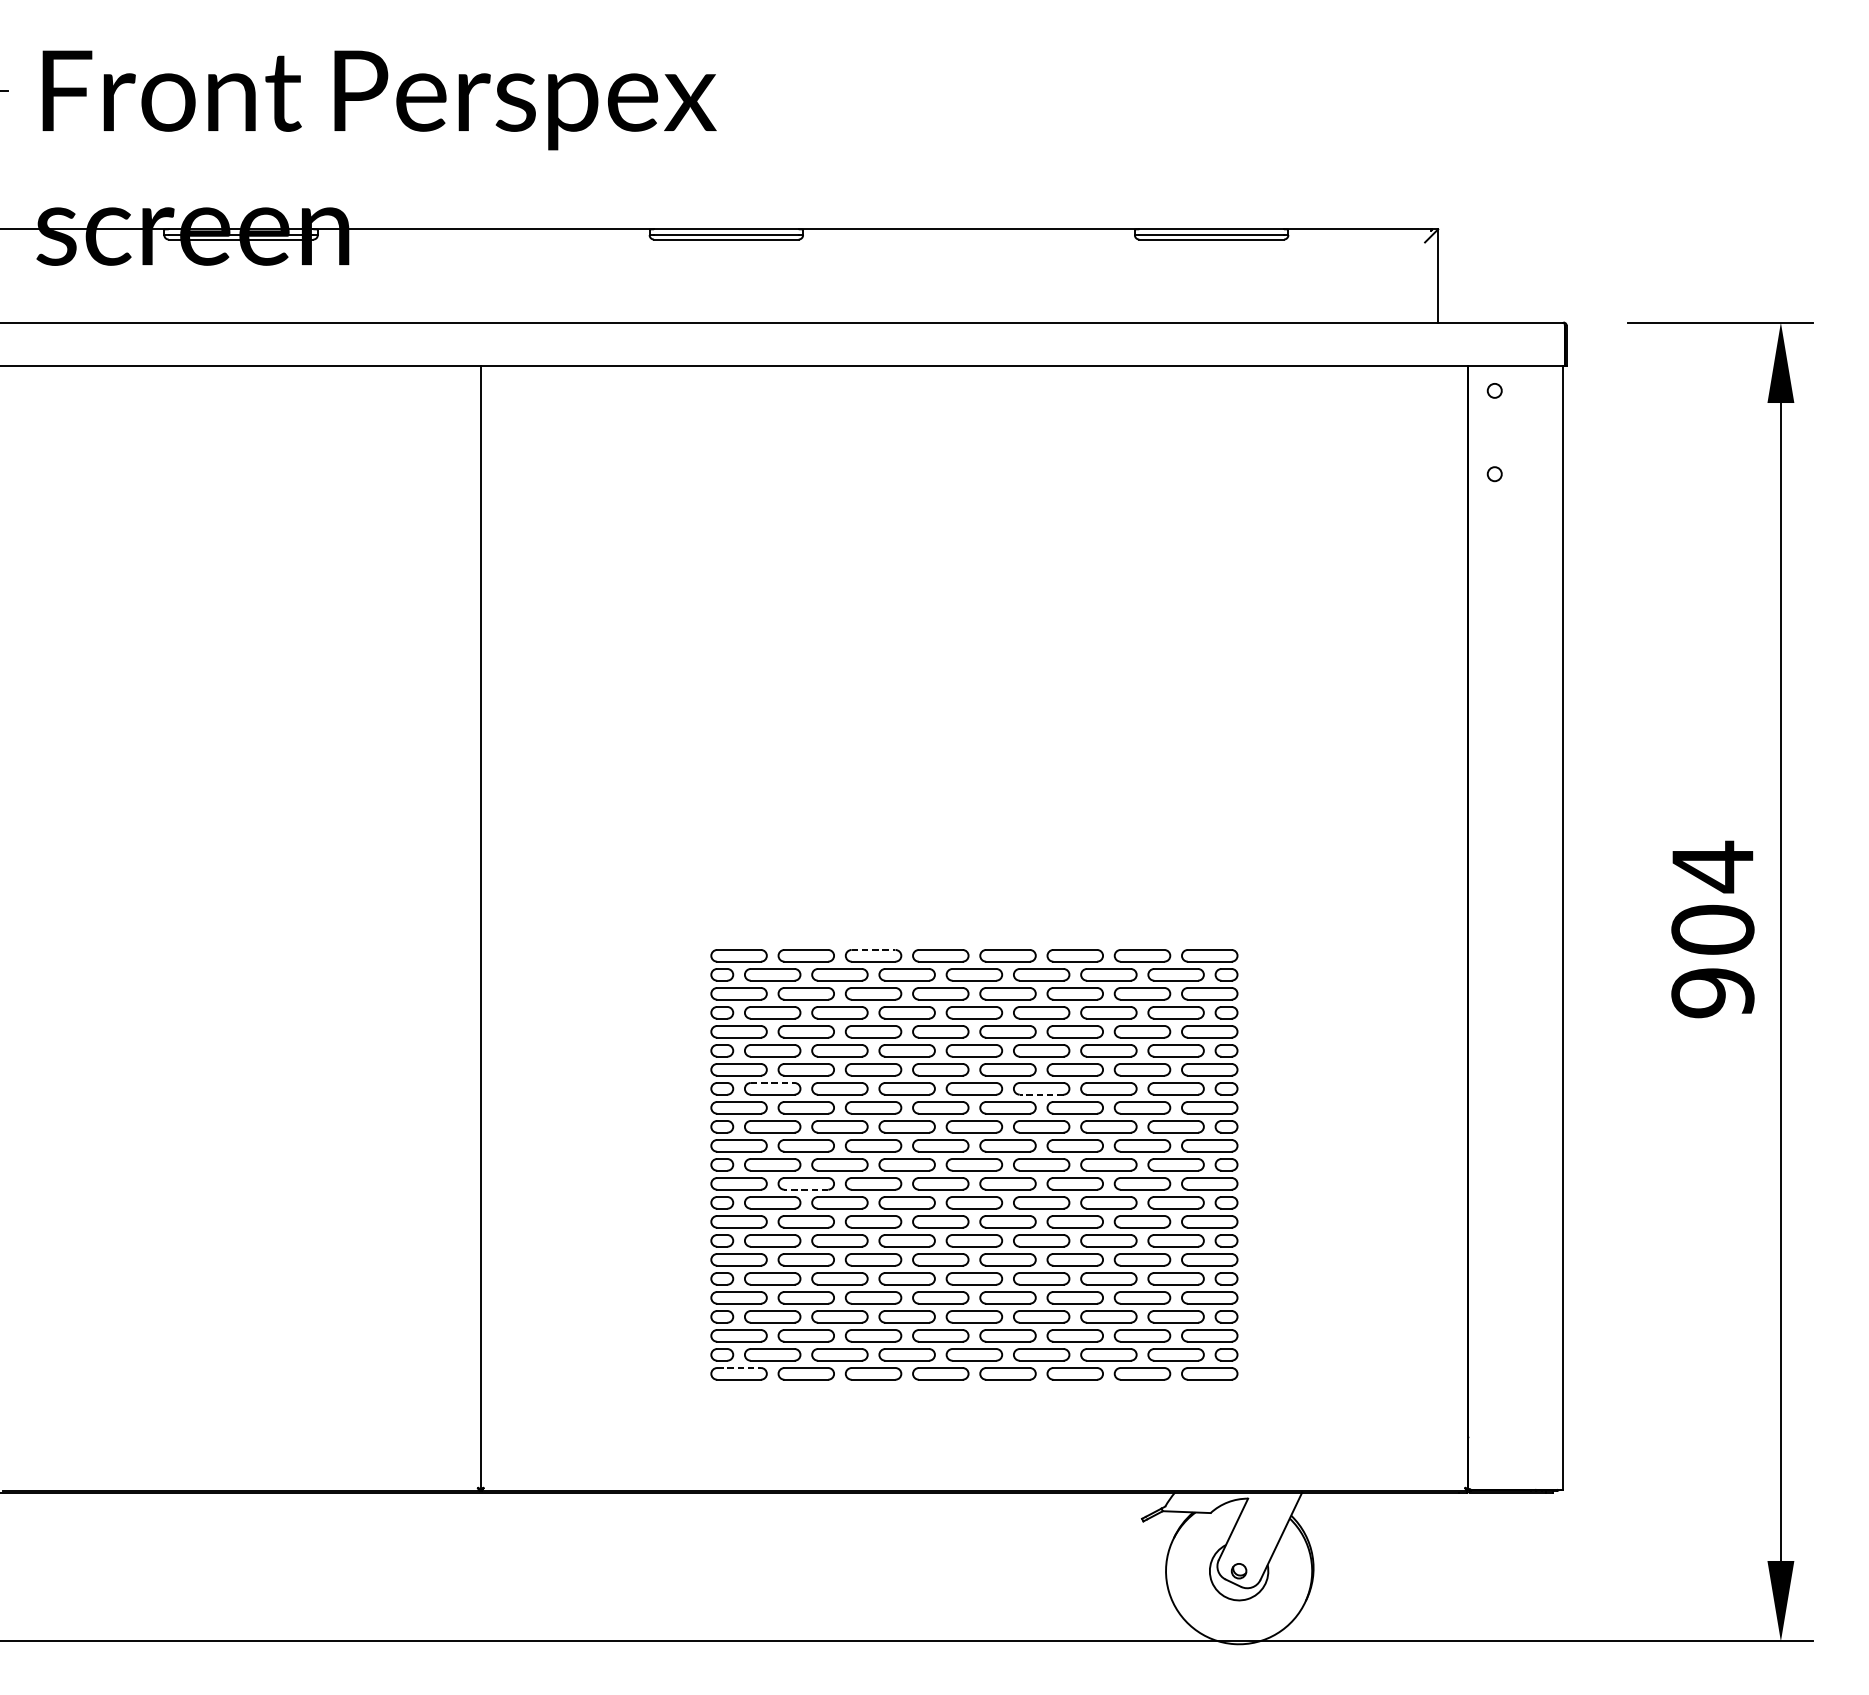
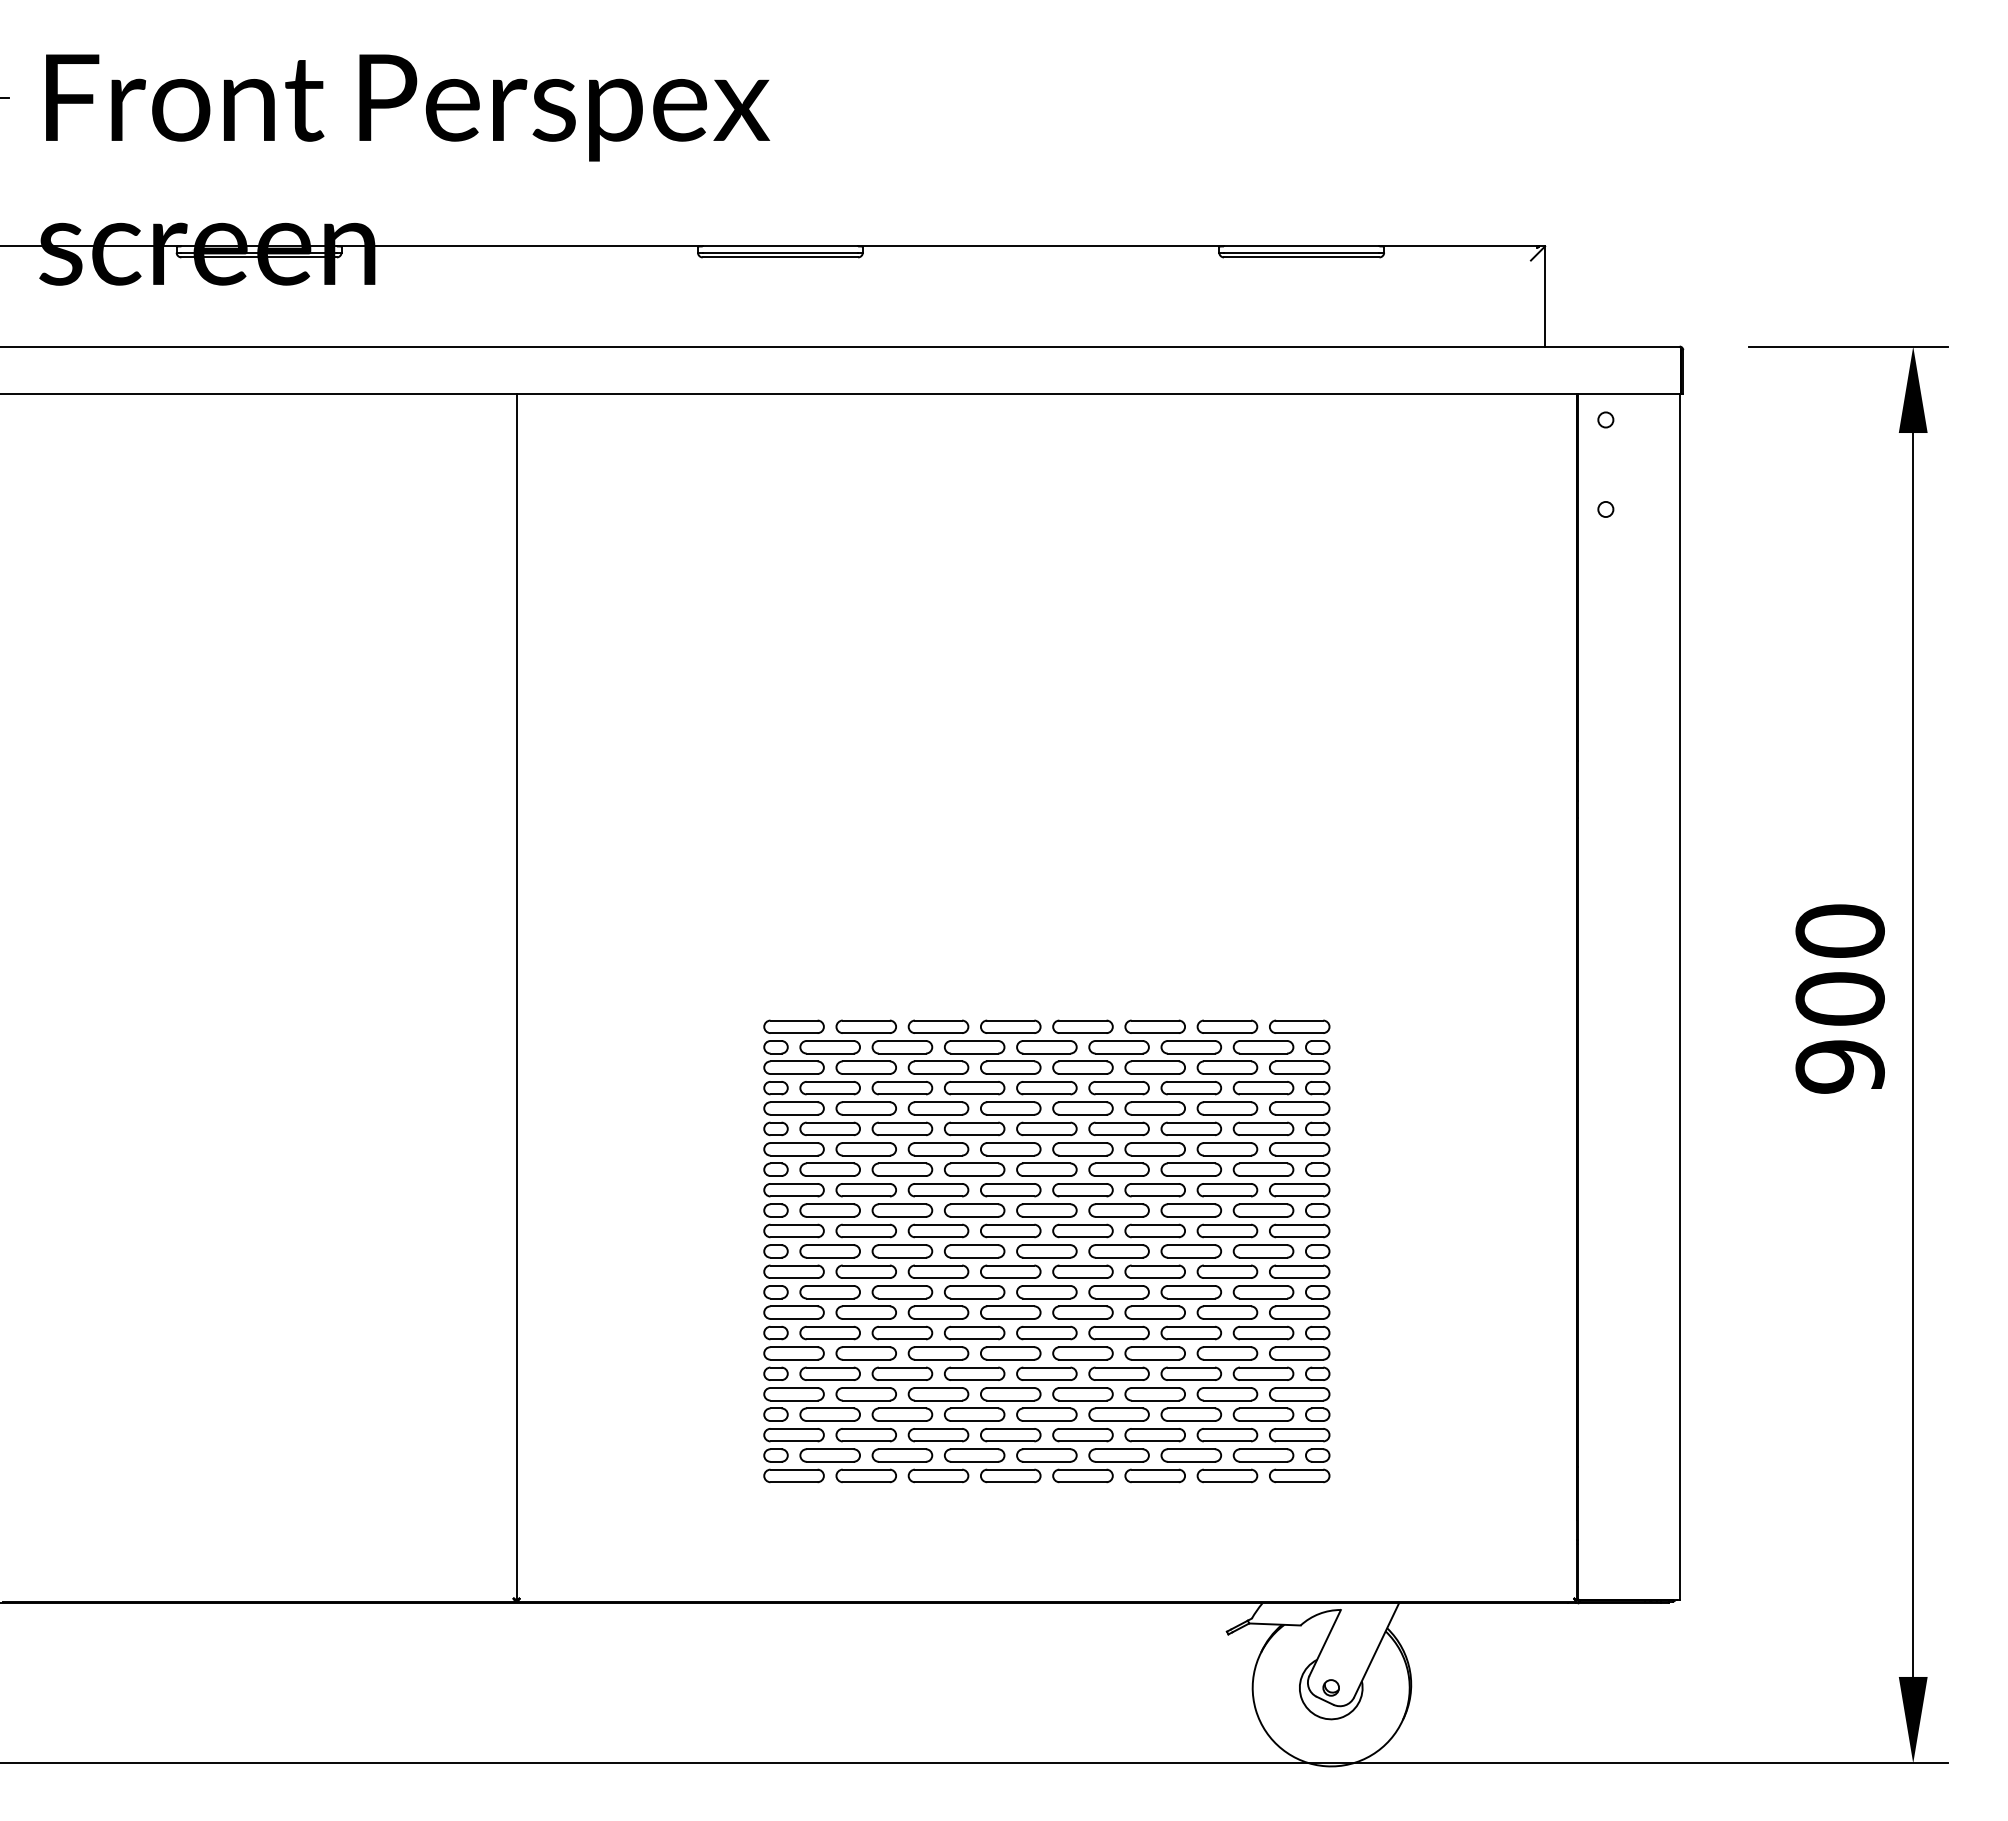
text: (1712, 867) -> (1839, 931), 904 -> 900
line: (873, 949) -> (938, 1020), dashed -> solid
line: (772, 1083) -> (830, 1163), dashed -> solid
line: (1042, 1095) -> (1119, 1176), dashed -> solid
line: (806, 1190) -> (866, 1278), dashed -> solid
line: (739, 1367) -> (794, 1469), dashed -> solid

